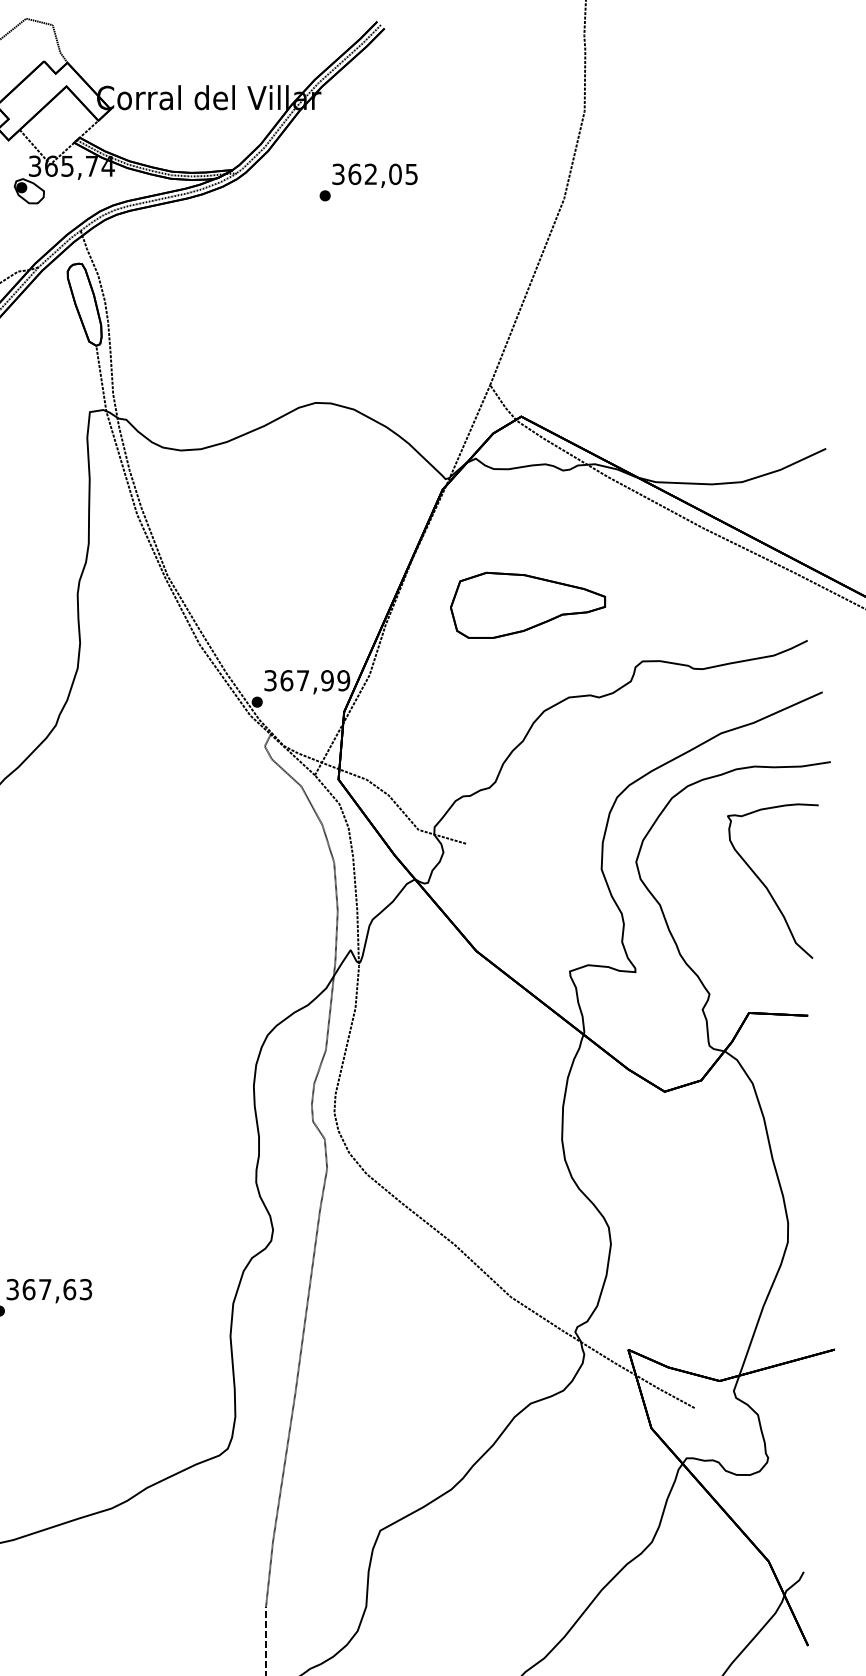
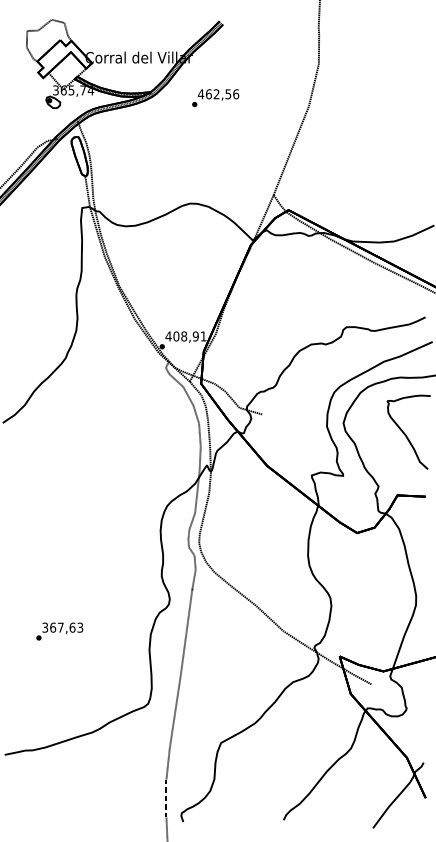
text: (374, 174) -> (218, 94), 362,05 -> 462,56
part: (527, 603) -> (291, 299), removed
text: (305, 680) -> (185, 336), 367,99 -> 408,91

